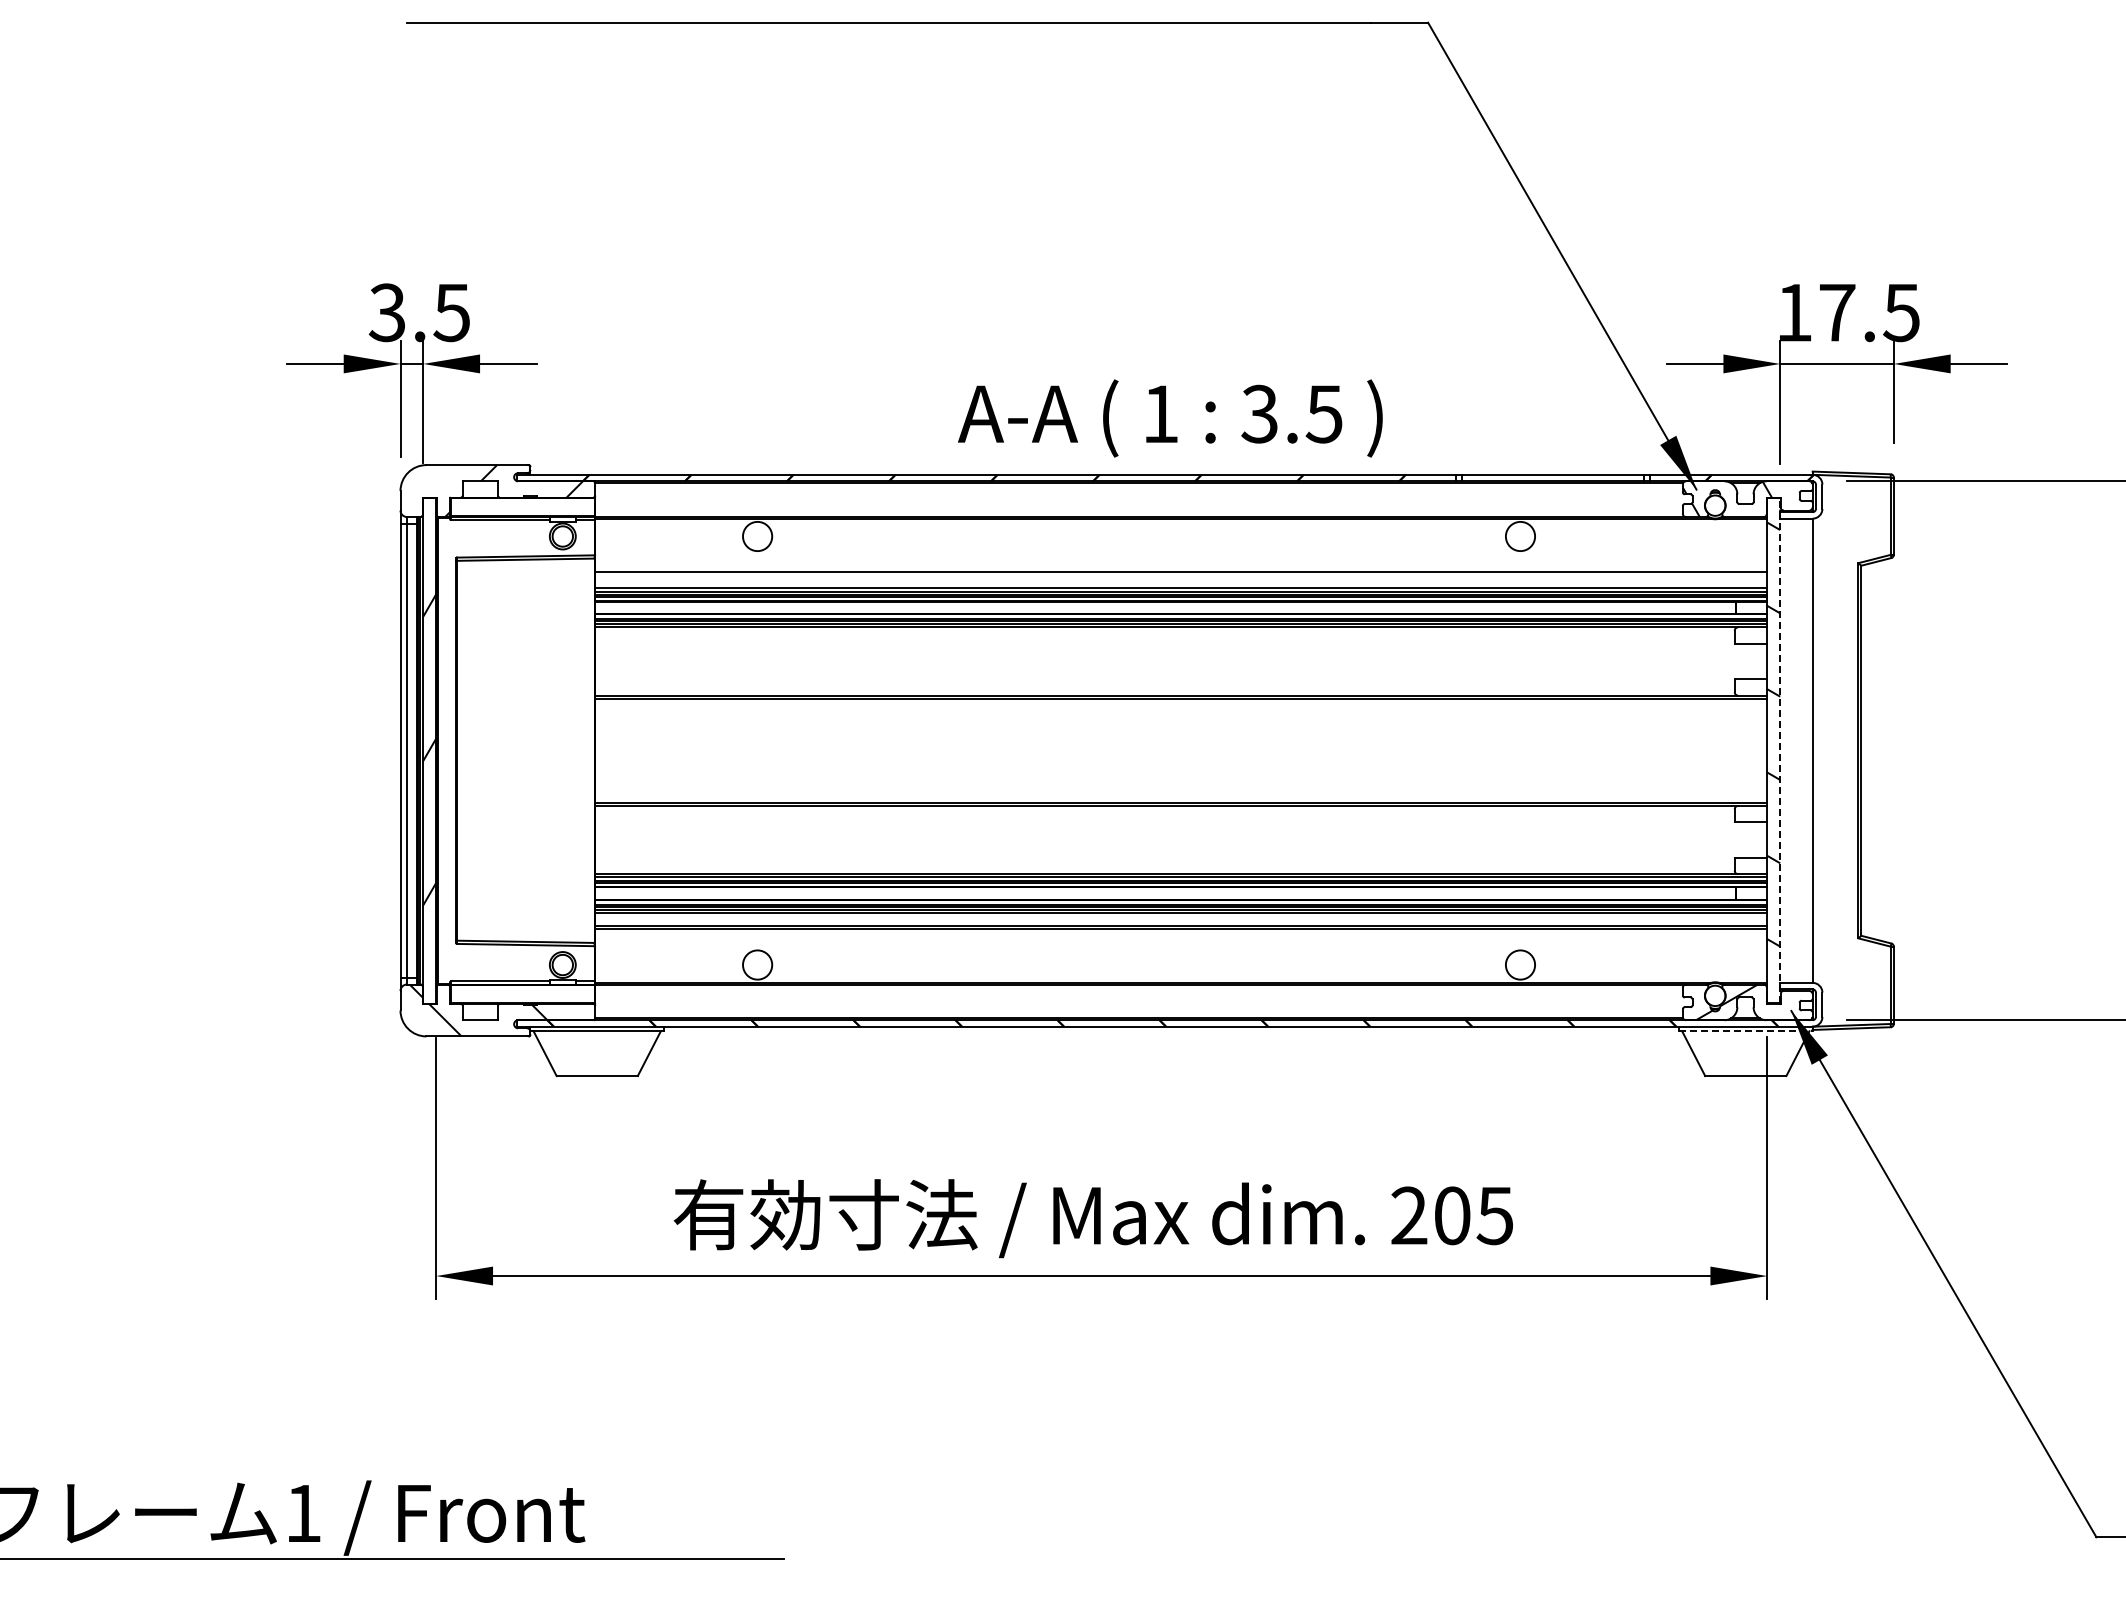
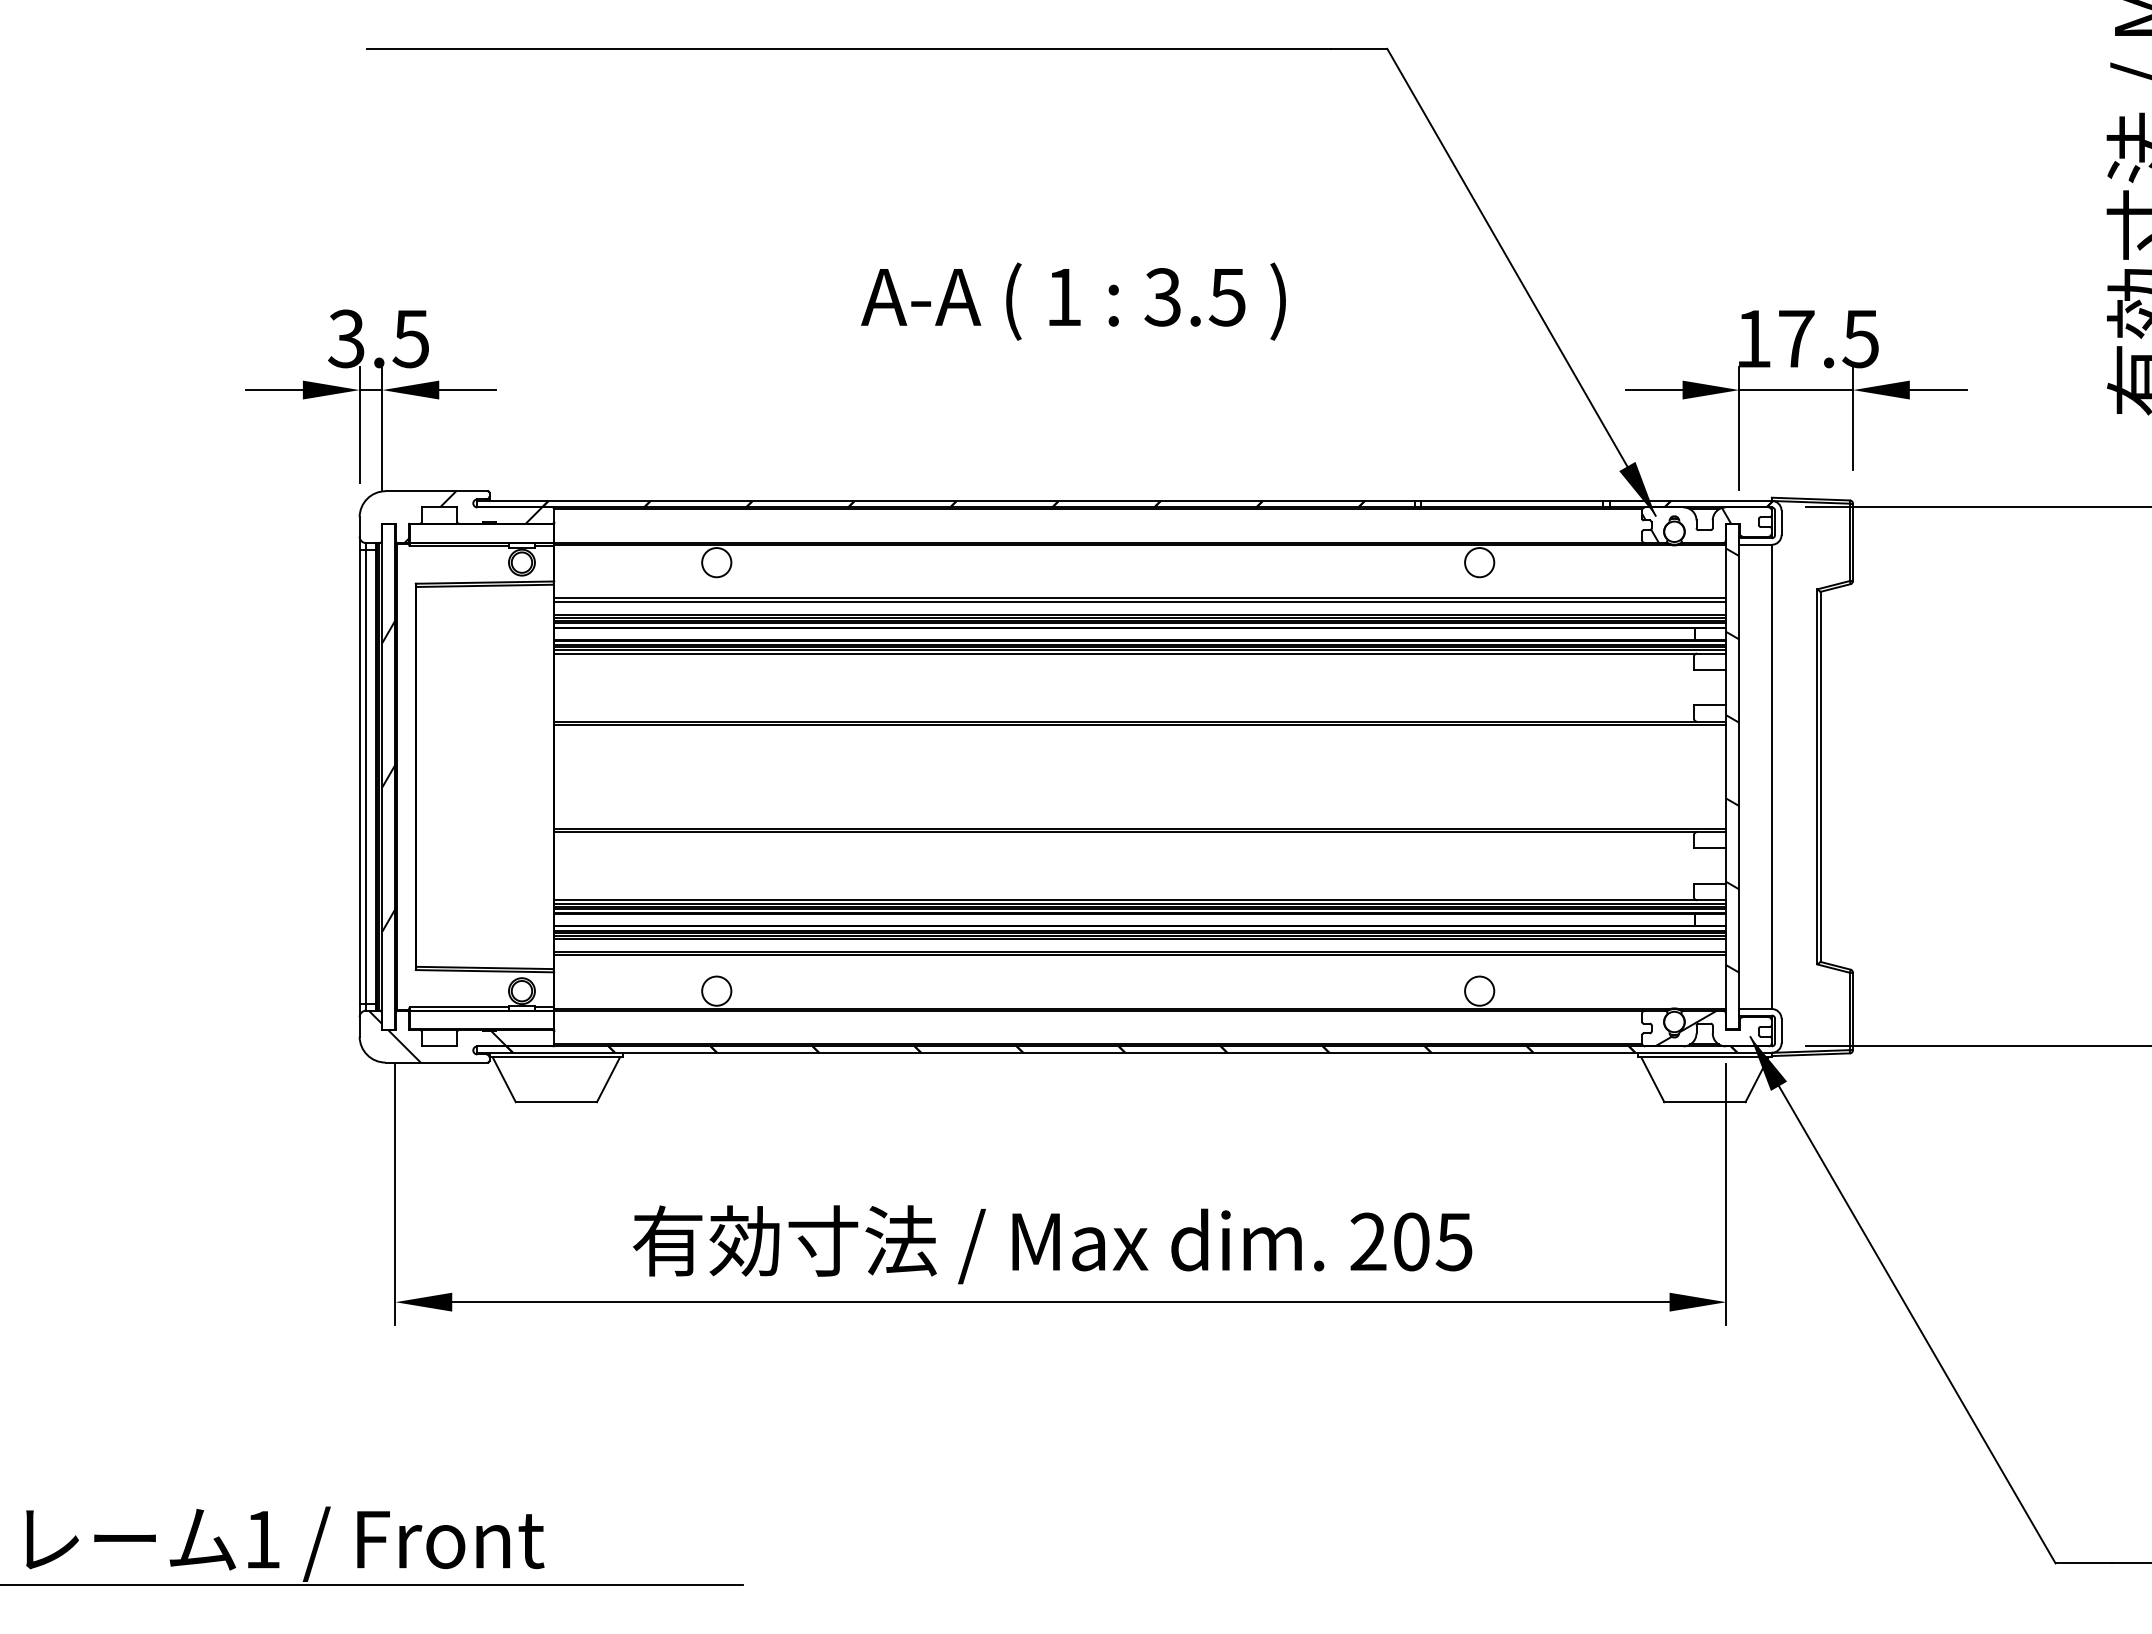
text: (1170, 418) -> (1073, 301), moved
line: (1181, 575) -> (1140, 601), added
line: (1780, 750) -> (1739, 776), dashed -> solid
line: (1745, 1031) -> (1704, 1057), dashed -> solid

